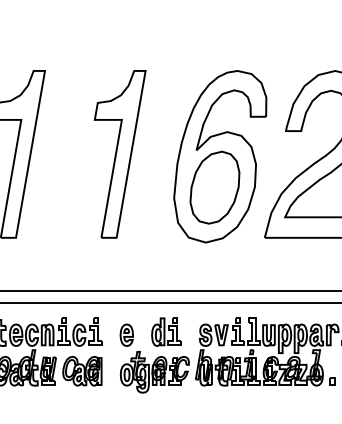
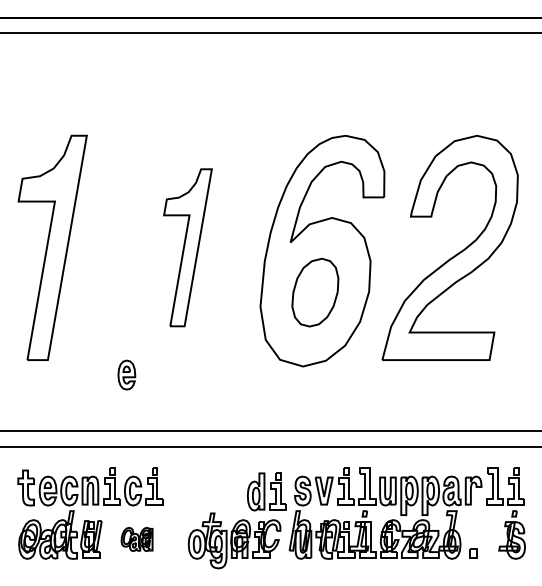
part: (119, 154) -> (187, 247), size x0.7
part: (215, 187) -> (315, 292), size x0.7
part: (165, 331) -> (266, 491), moved
part: (126, 334) -> (126, 374), moved
part: (81, 371) -> (136, 539), size x0.6

